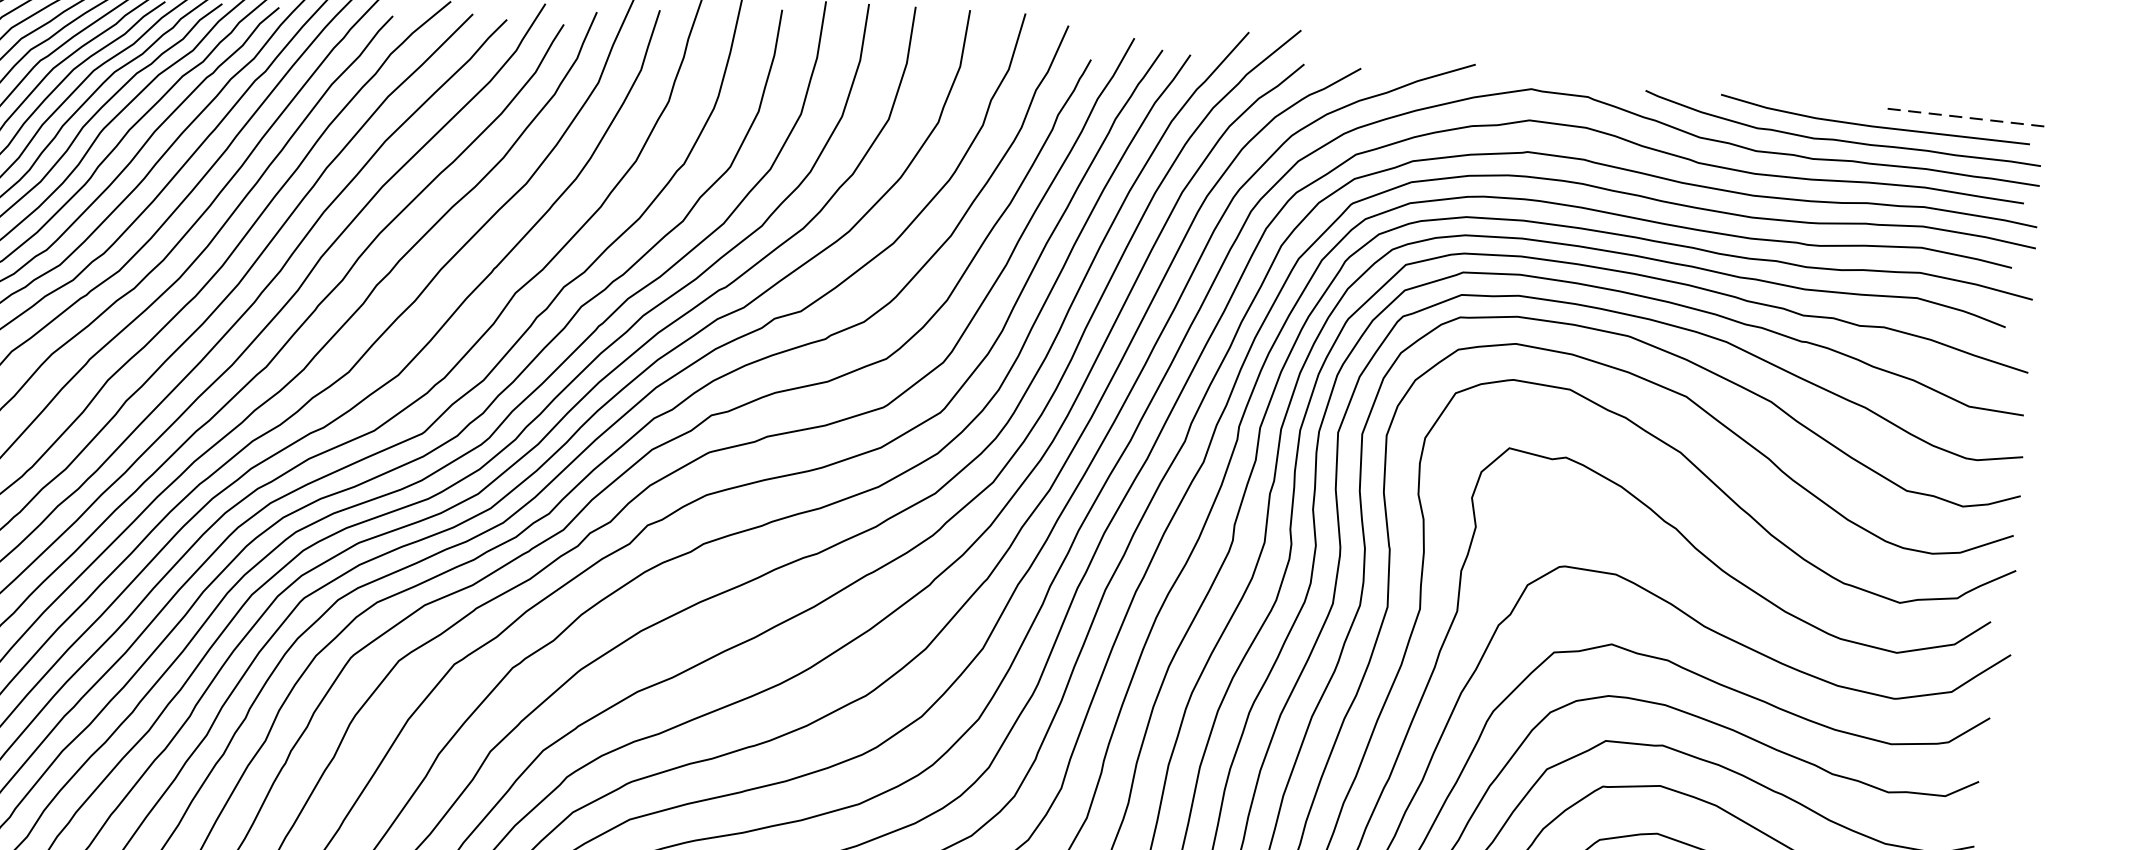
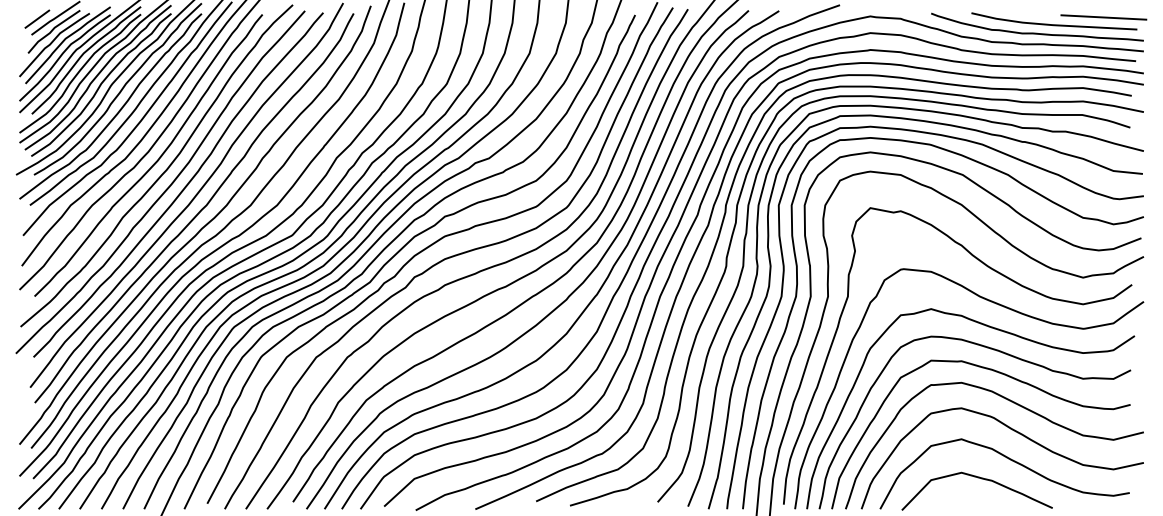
line: (1969, 118) -> (1104, 17), dashed -> solid

